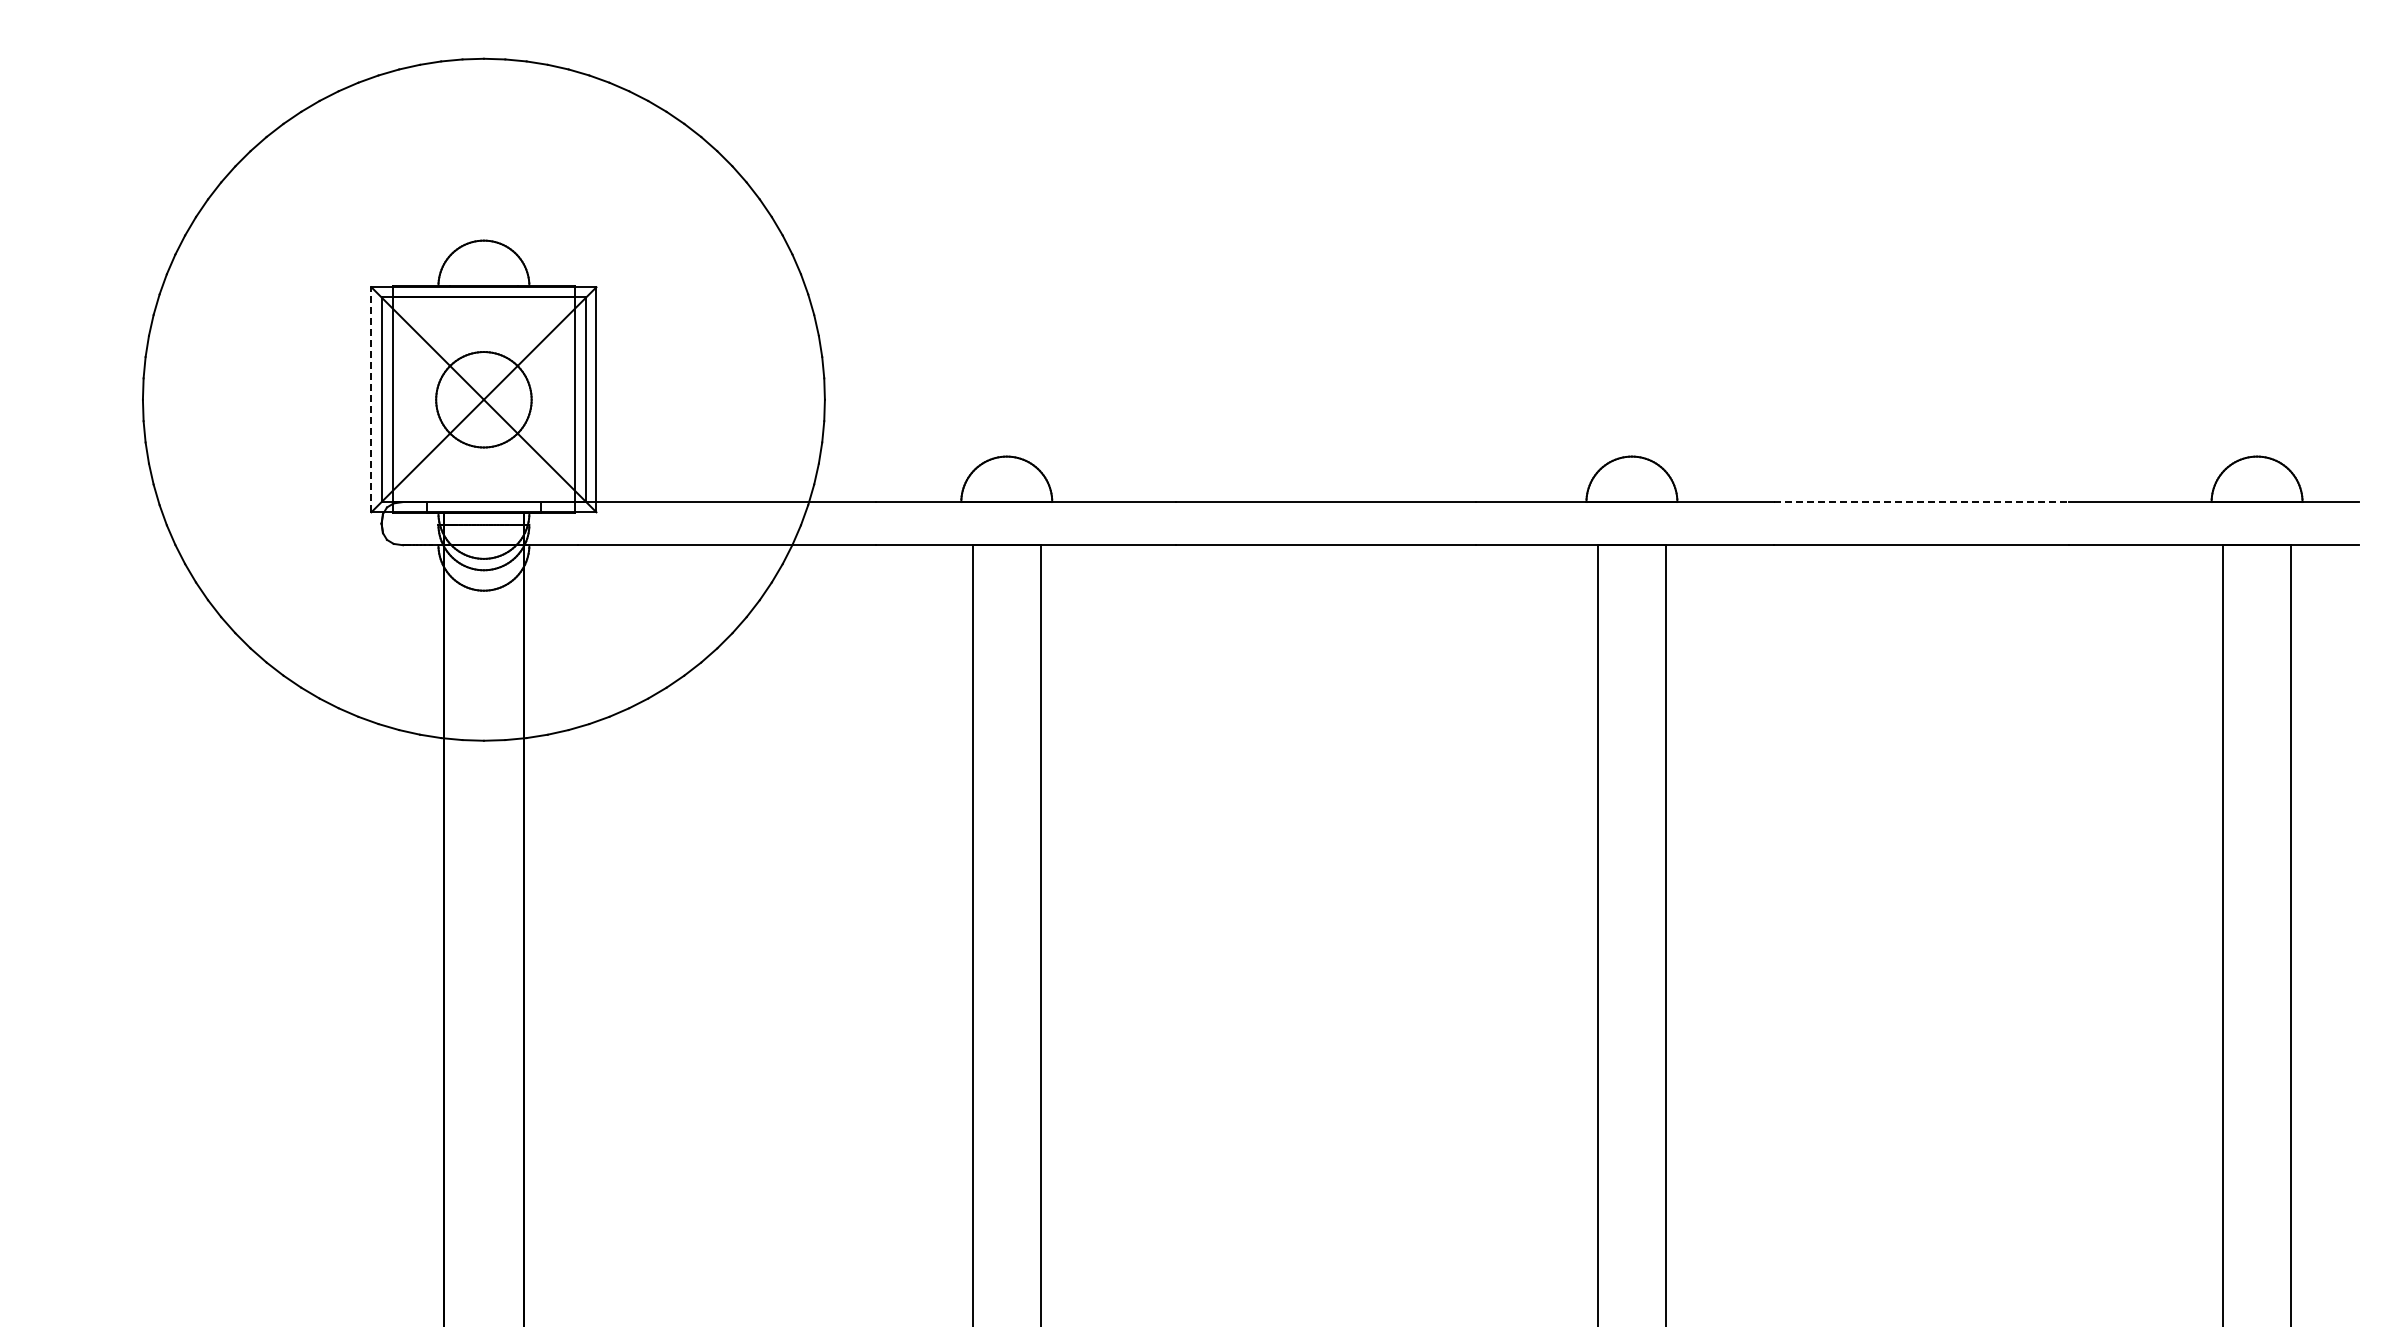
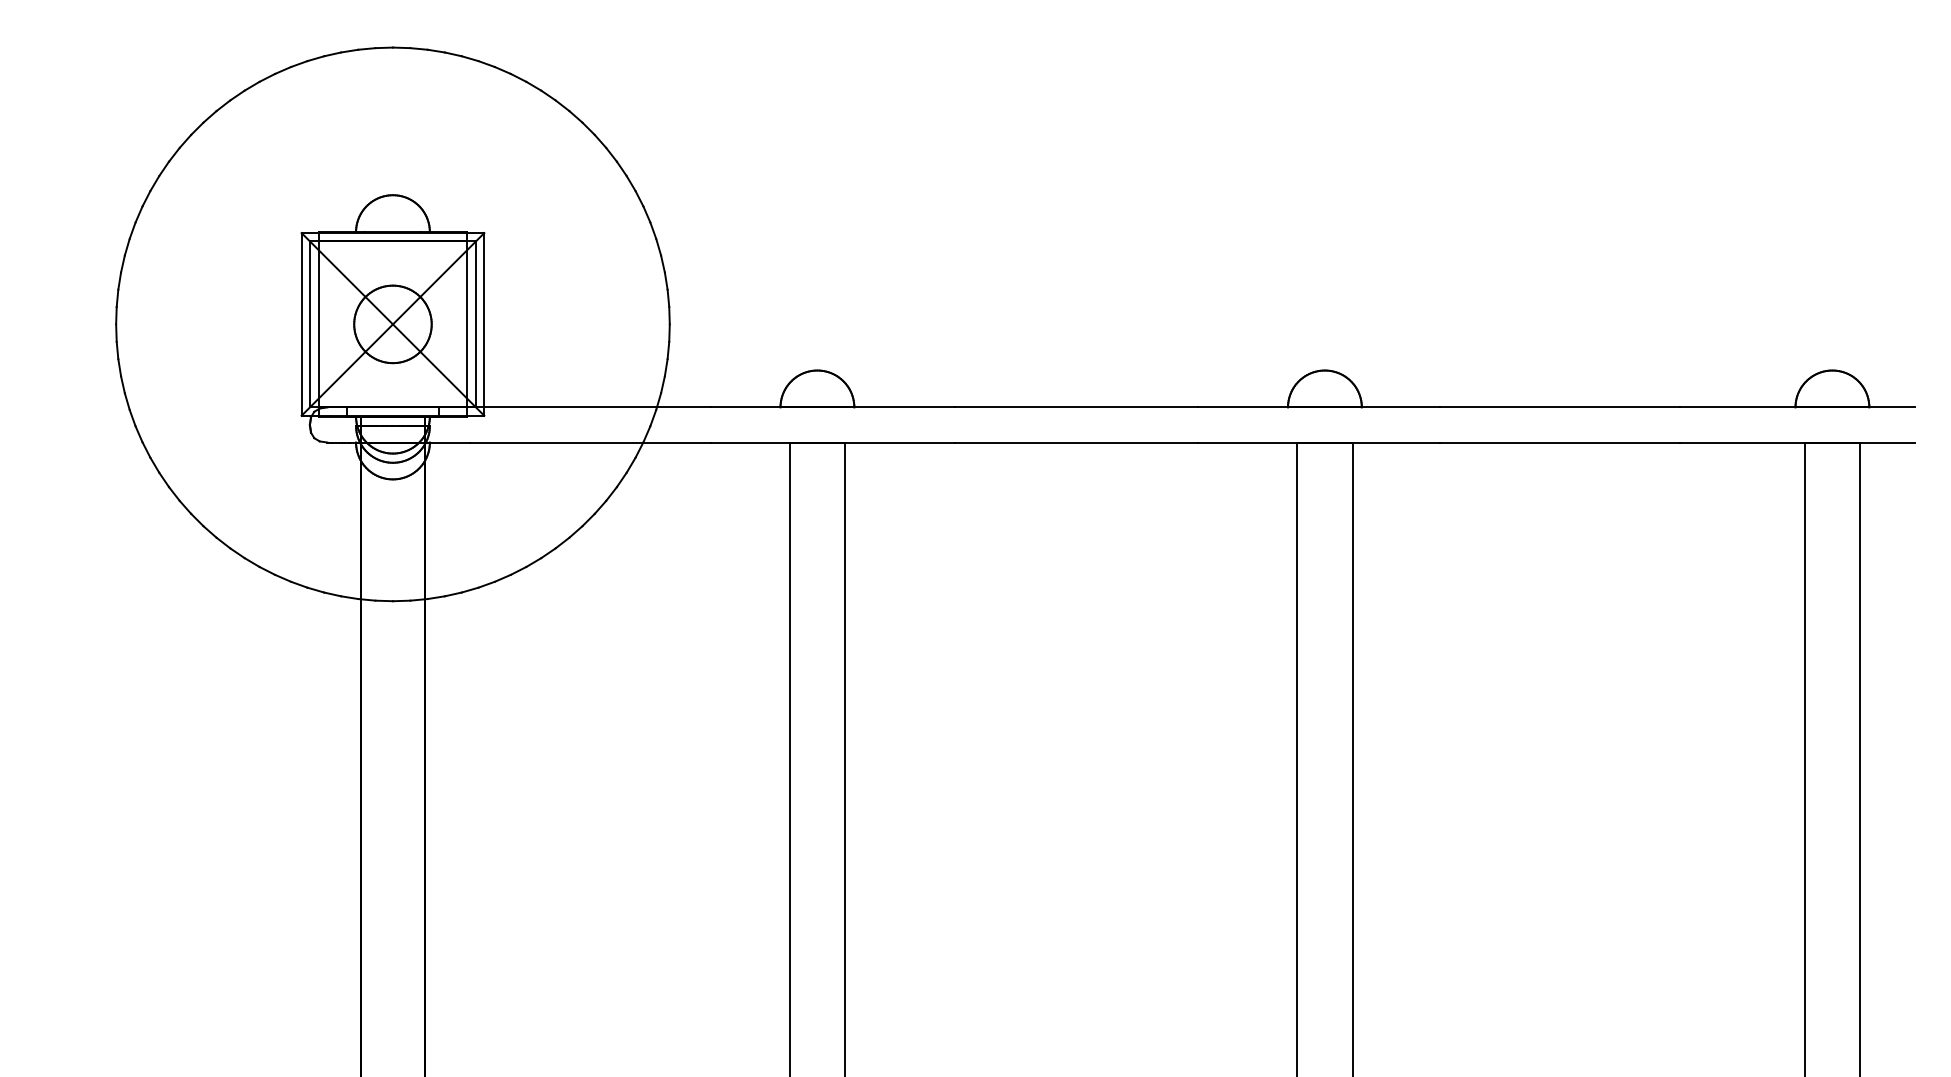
line: (371, 399) -> (301, 324), dashed -> solid
line: (1921, 502) -> (1559, 407), dashed -> solid

